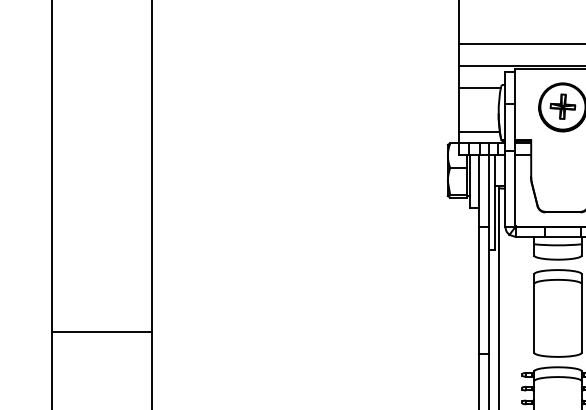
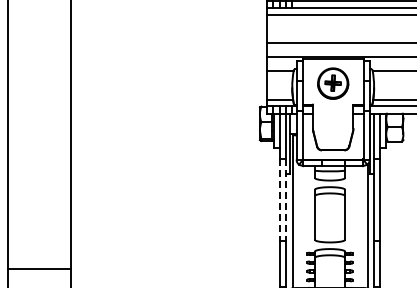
line: (478, 290) -> (279, 200), solid -> dashed
line: (488, 290) -> (285, 200), solid -> dashed
line: (101, 331) -> (39, 268), moved

